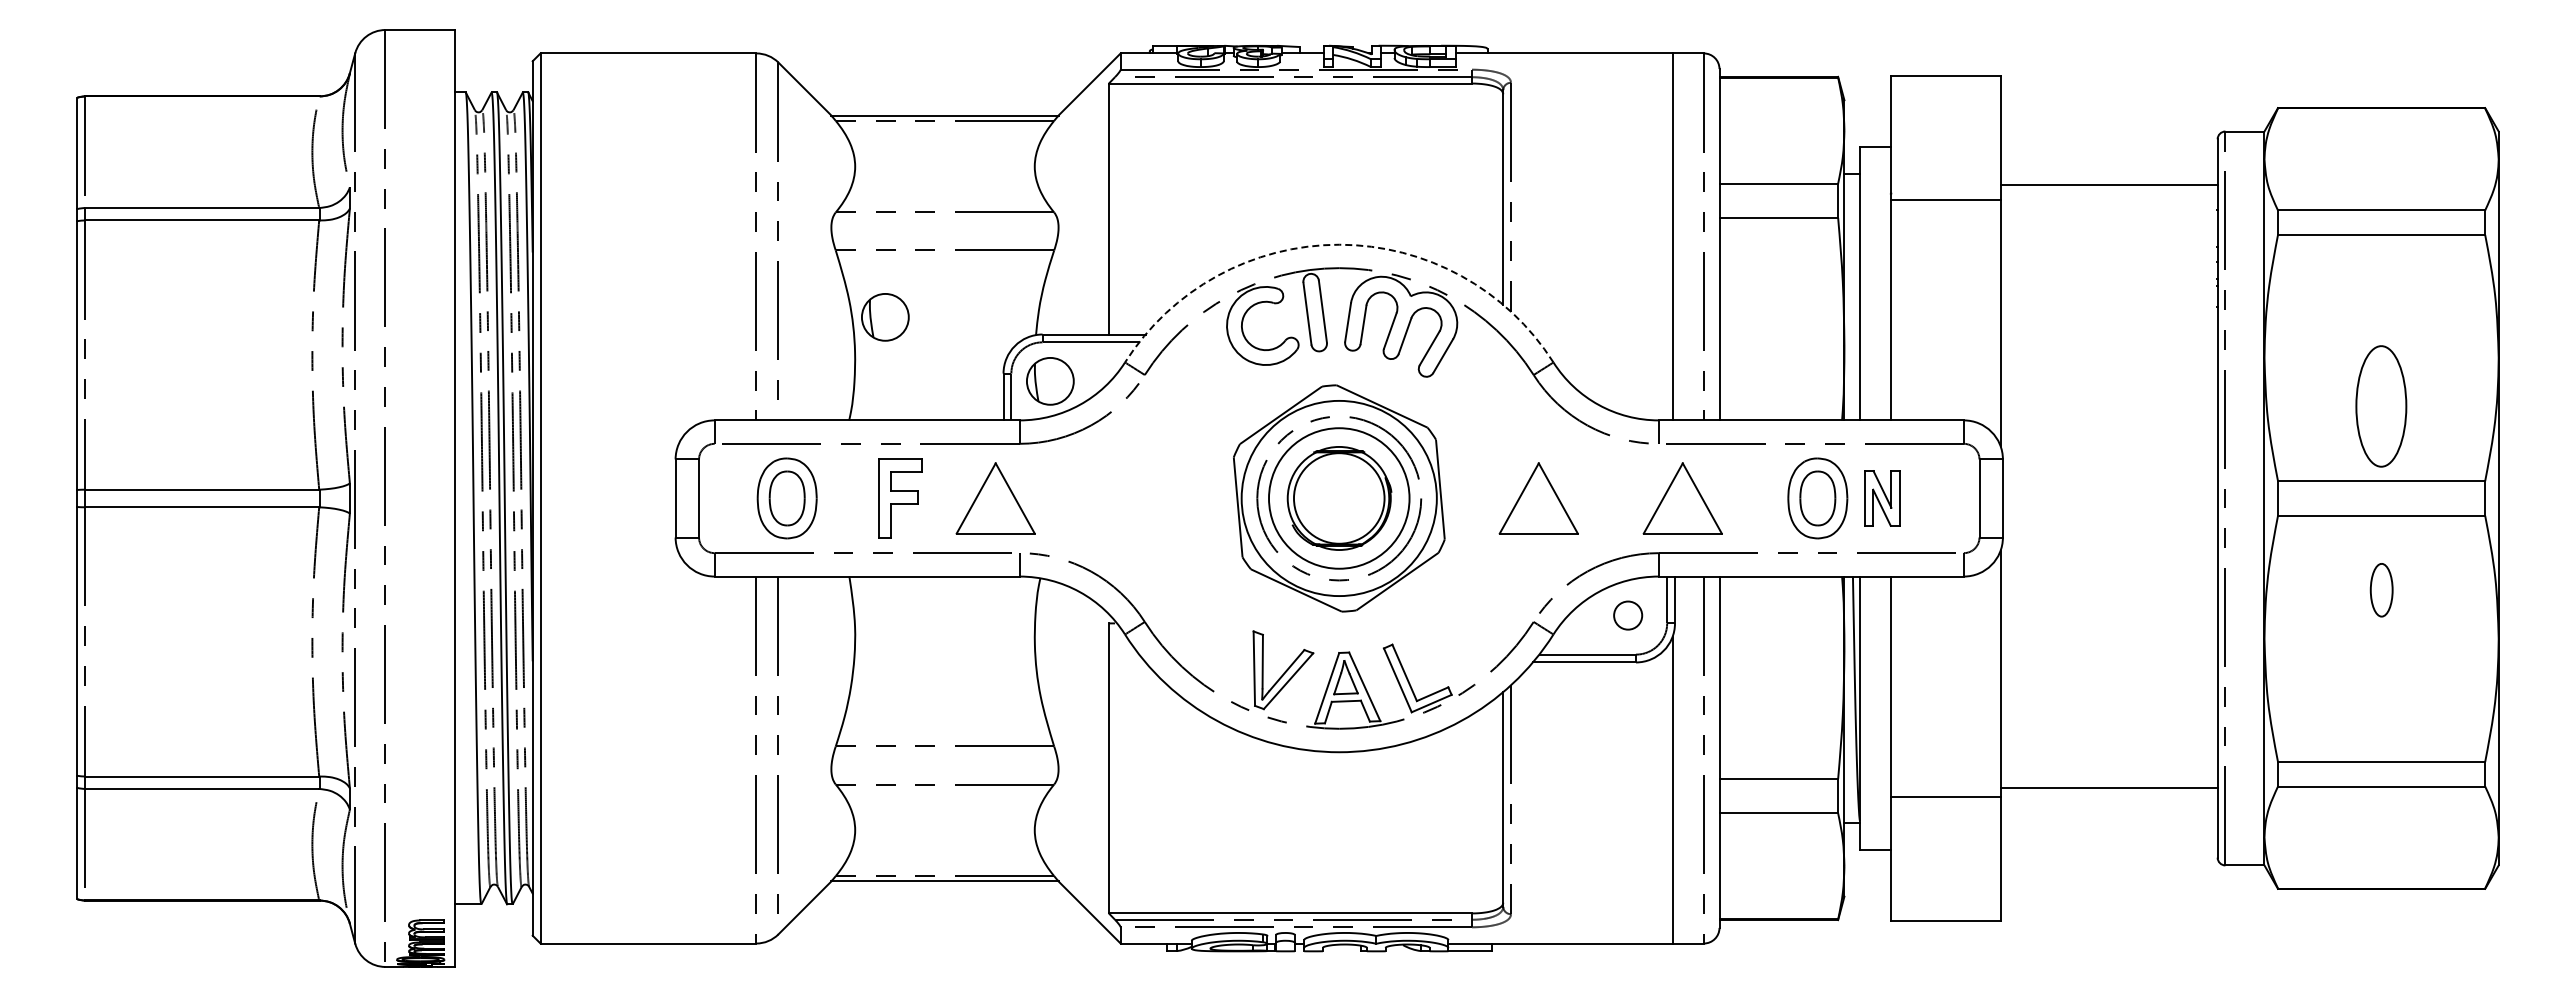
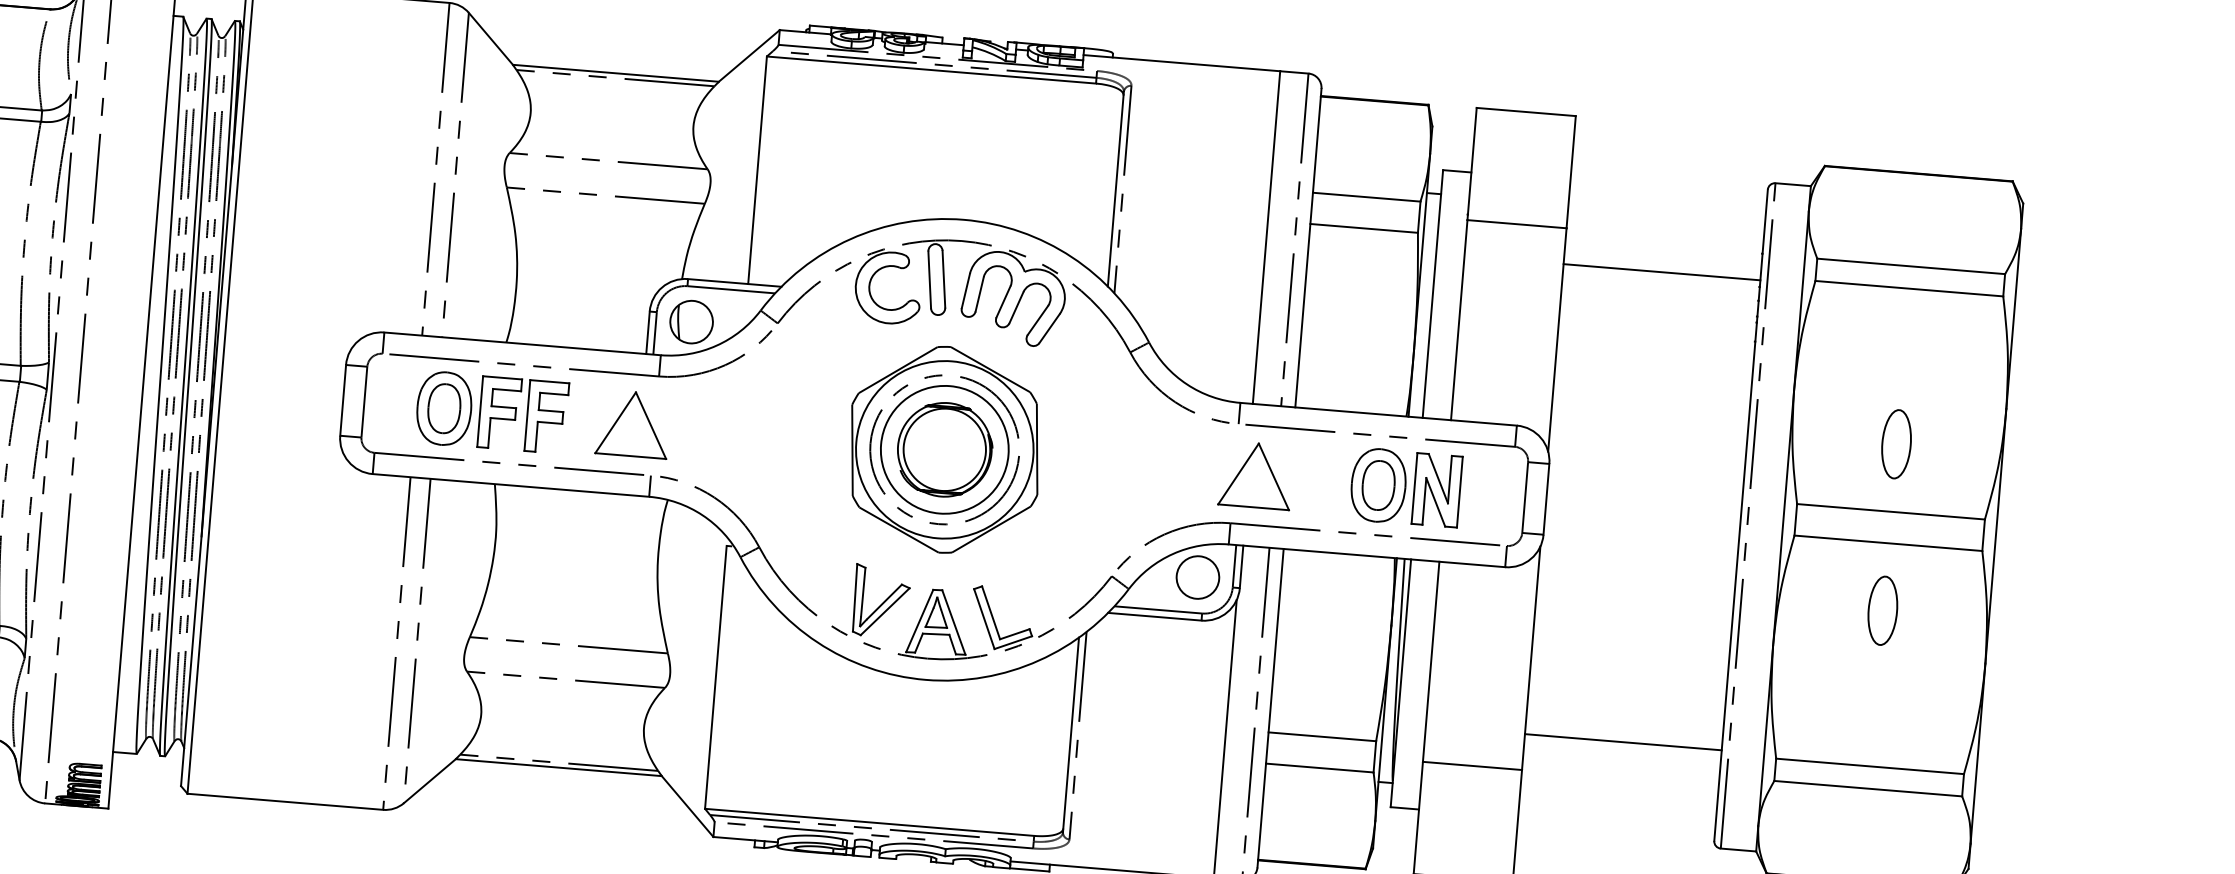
line: (2108, 185) -> (1661, 272), moved
arc: (1339, 244) -> (963, 219), dashed -> solid
part: (885, 317) -> (546, 251), removed
part: (2381, 406) -> (1896, 444), size x0.62
part: (848, 498) -> (499, 413), added
part: (1538, 498) -> (1125, 464), removed
part: (1881, 498) -> (1436, 490), size x1.43
part: (2381, 589) -> (1882, 610), size x1.43
circle: (1627, 615) -> (1197, 577), size x1.67
line: (2108, 787) -> (1622, 741), moved

